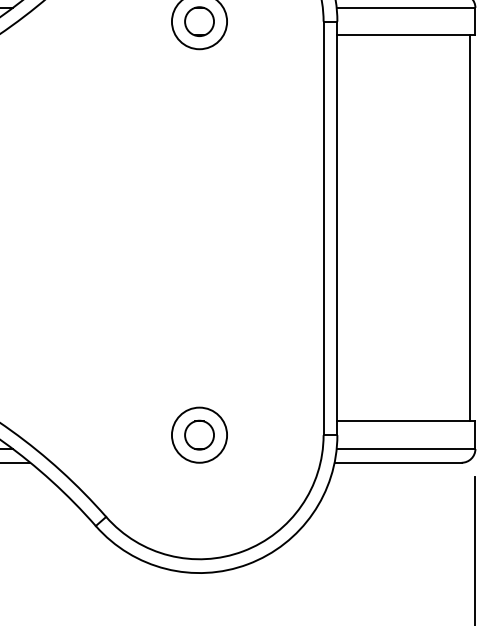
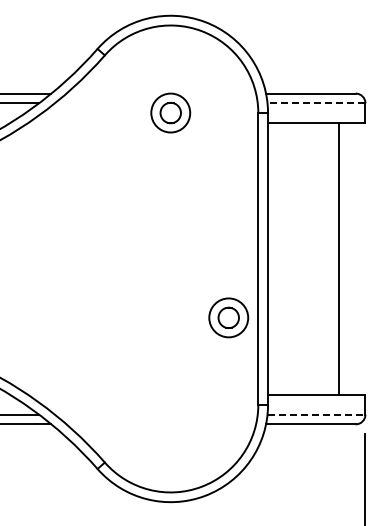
line: (406, 8) -> (316, 103), solid -> dashed
line: (469, 227) -> (338, 258), moved
part: (199, 434) -> (228, 317), moved
line: (406, 448) -> (316, 414), solid -> dashed

